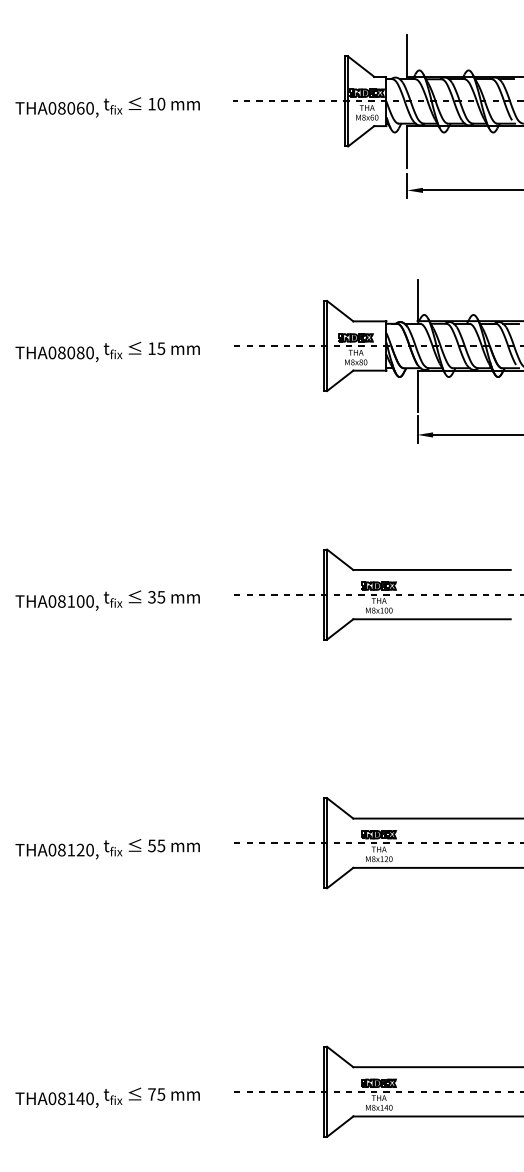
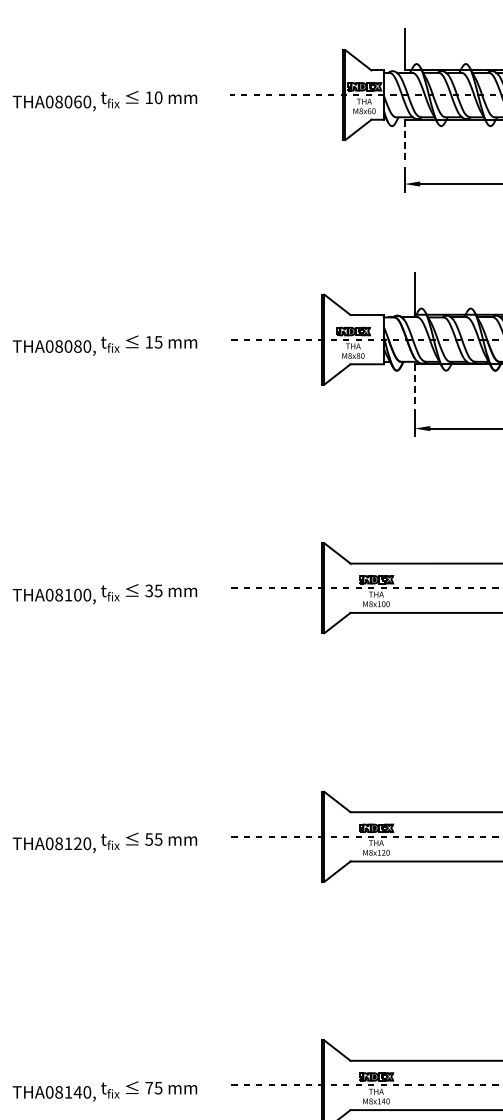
line: (407, 147) -> (404, 141), solid -> dashed
line: (417, 391) -> (414, 385), solid -> dashed

